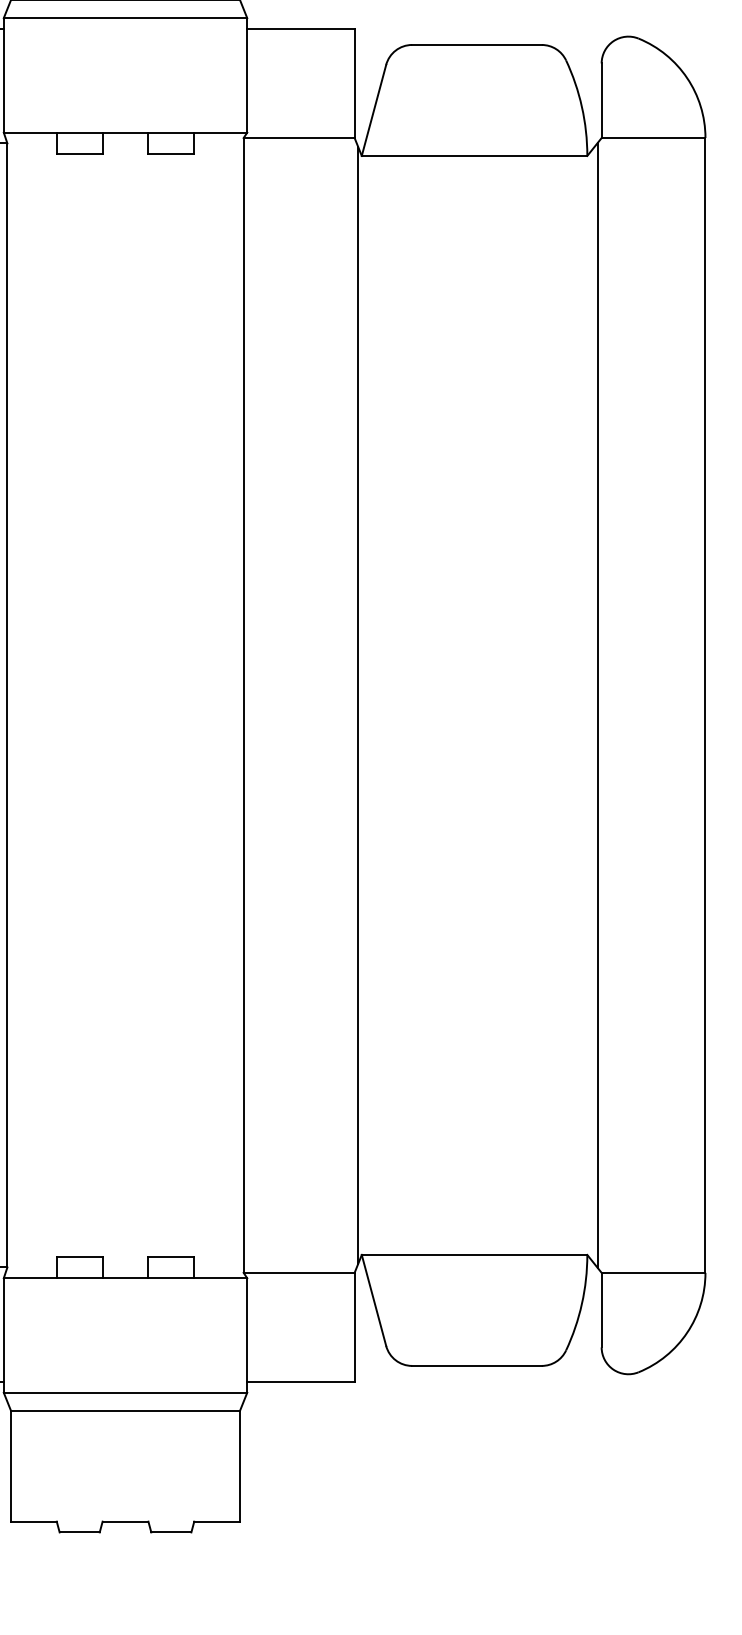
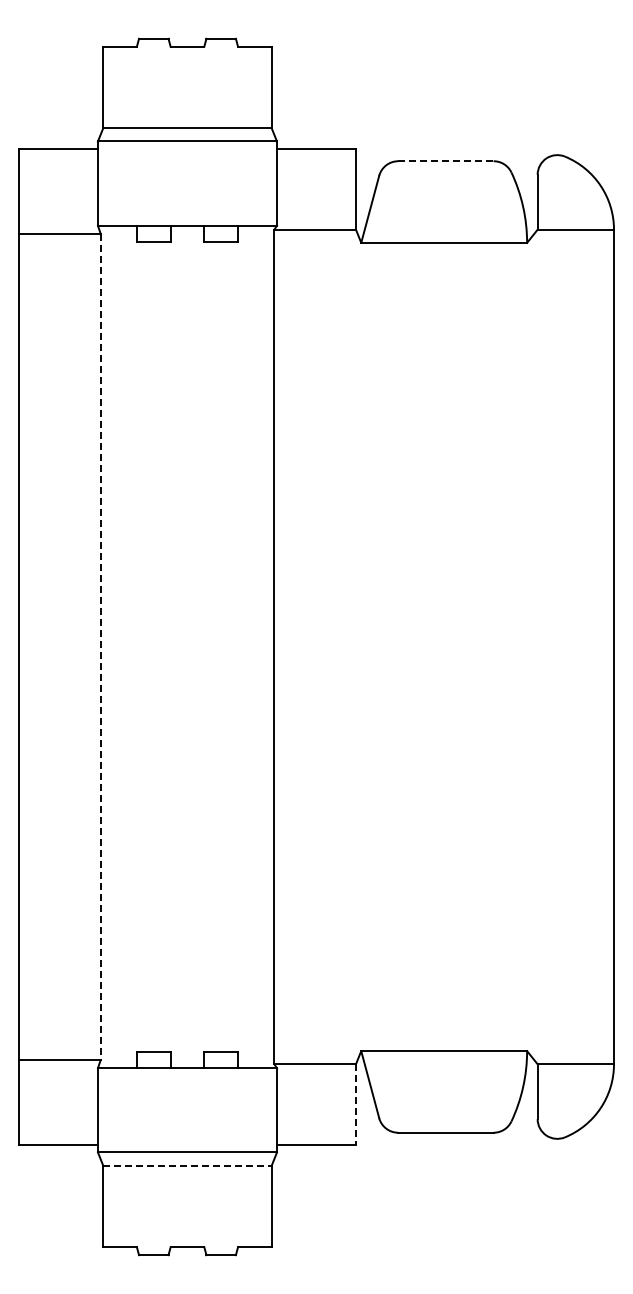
line: (476, 45) -> (445, 161), solid -> dashed
line: (358, 704) -> (358, 646), removed
line: (598, 704) -> (535, 646), removed
line: (7, 706) -> (100, 647), solid -> dashed
line: (353, 1327) -> (355, 1104), solid -> dashed
line: (125, 1410) -> (187, 1165), solid -> dashed

